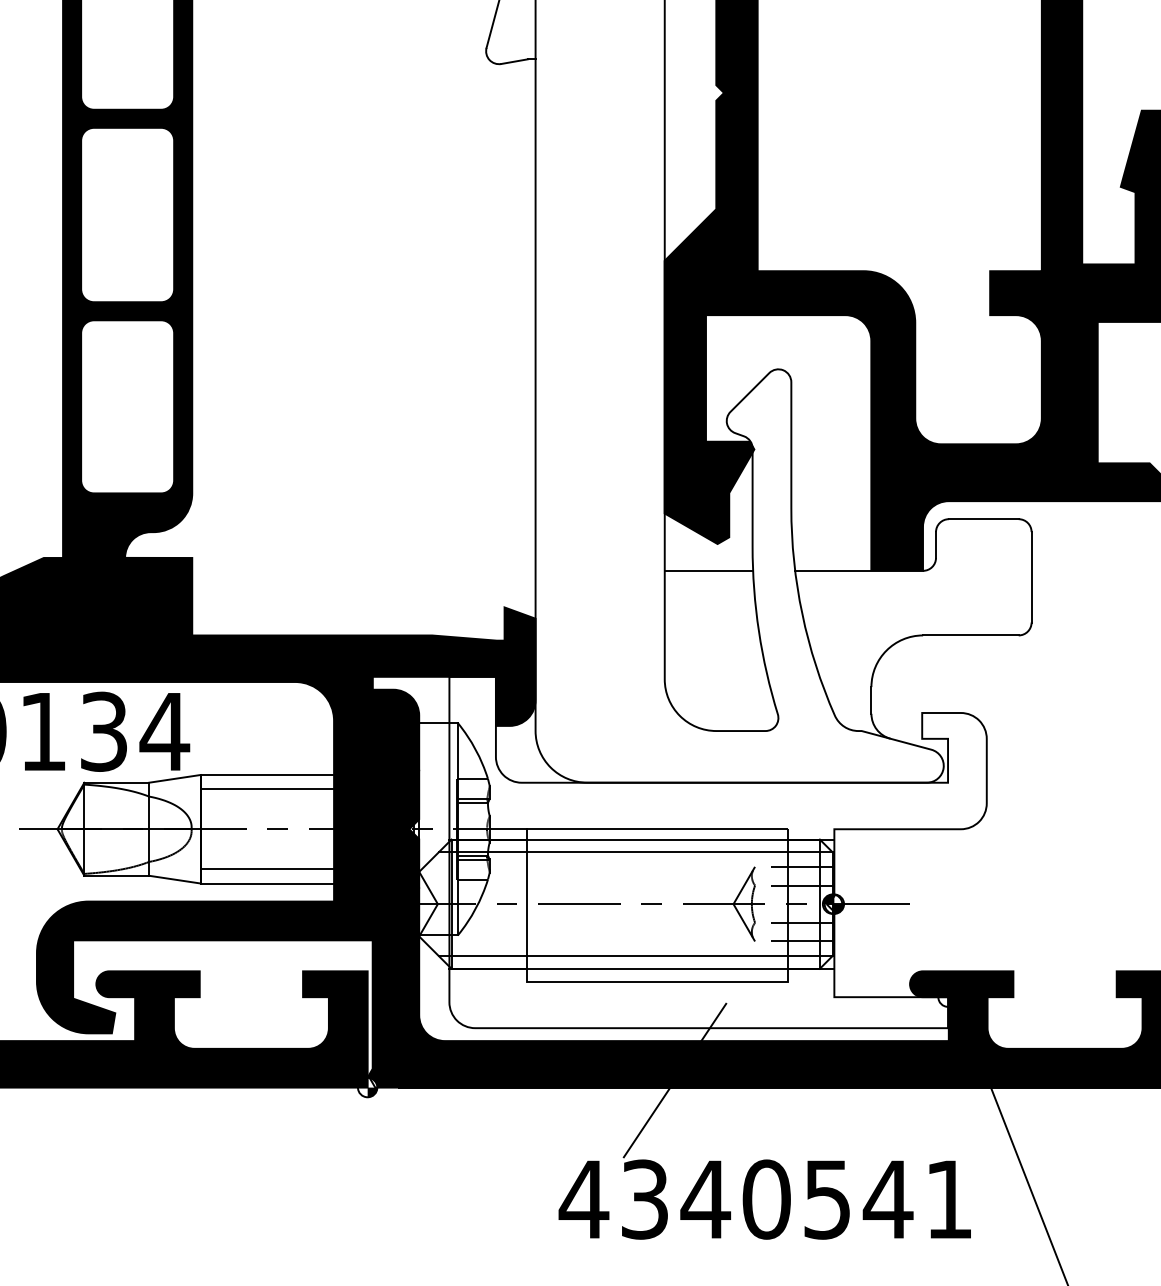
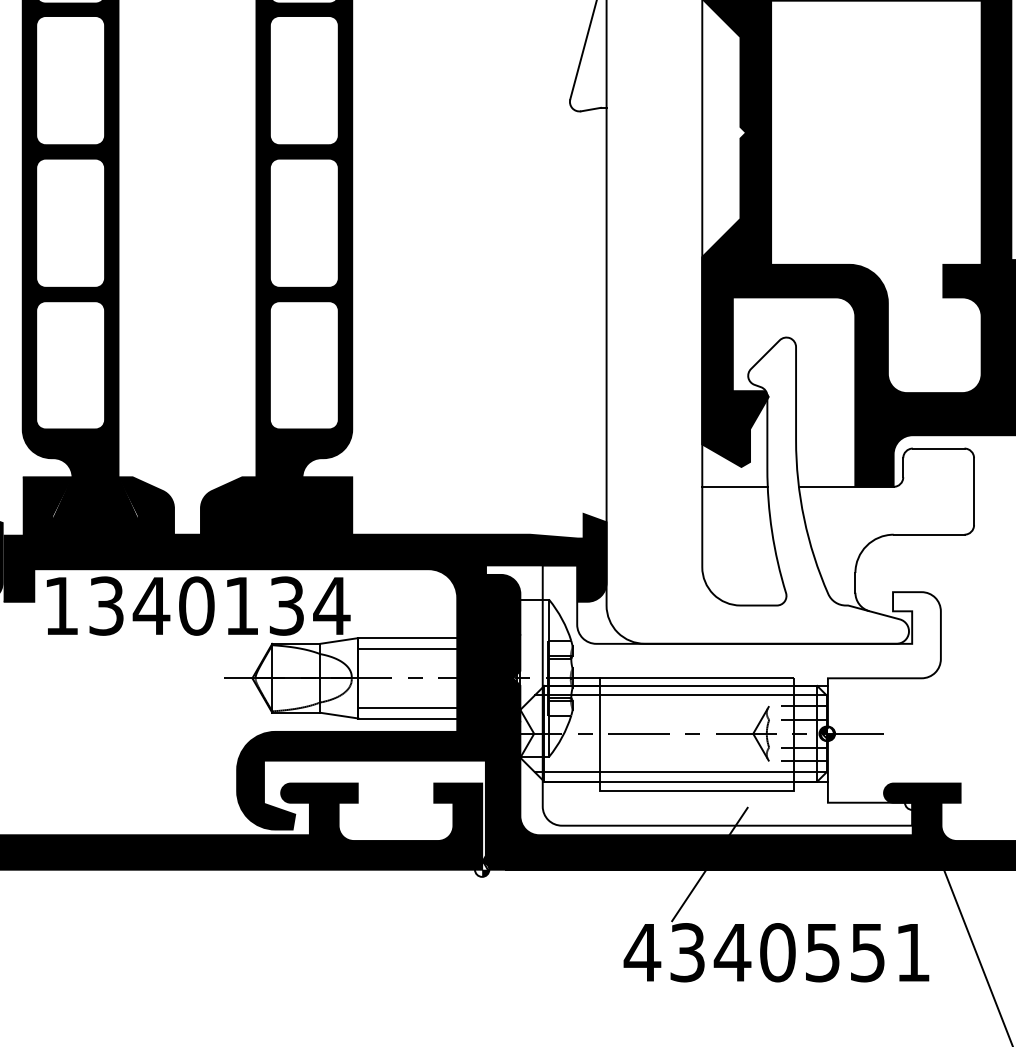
text: (887, 1200) -> (867, 953), 4340541 -> 4340551

